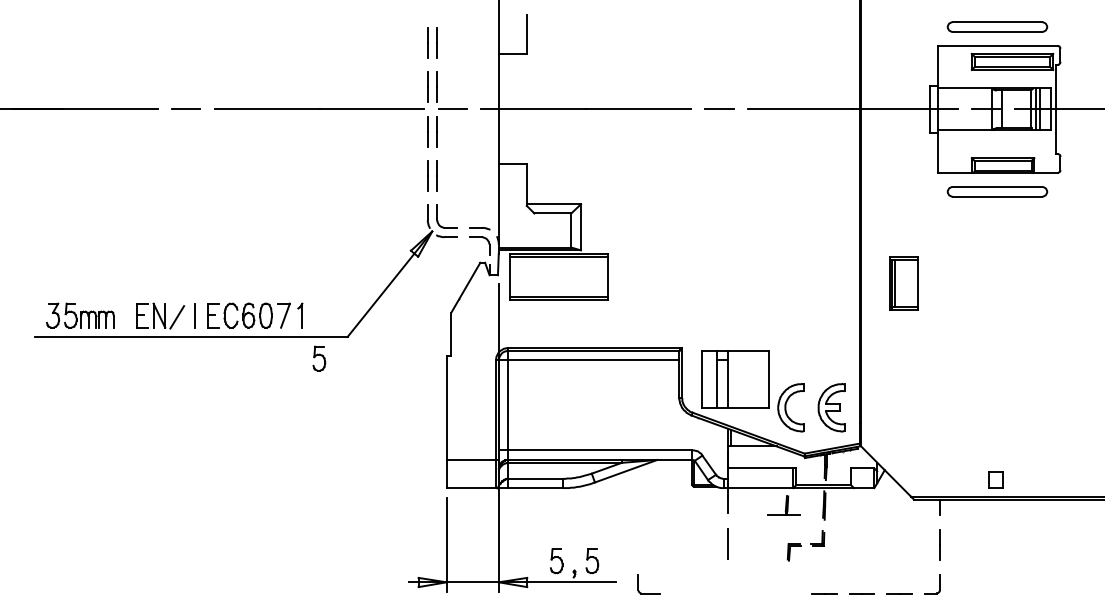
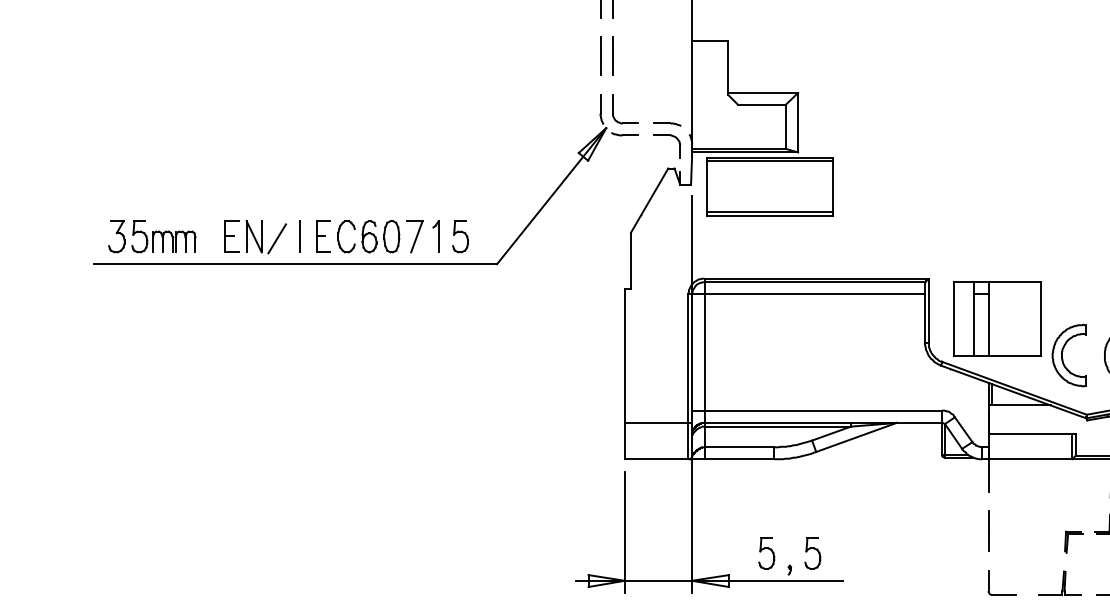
part: (319, 358) -> (460, 236), moved
part: (783, 505) -> (1059, 583), moved
part: (648, 593) -> (1001, 595), moved

